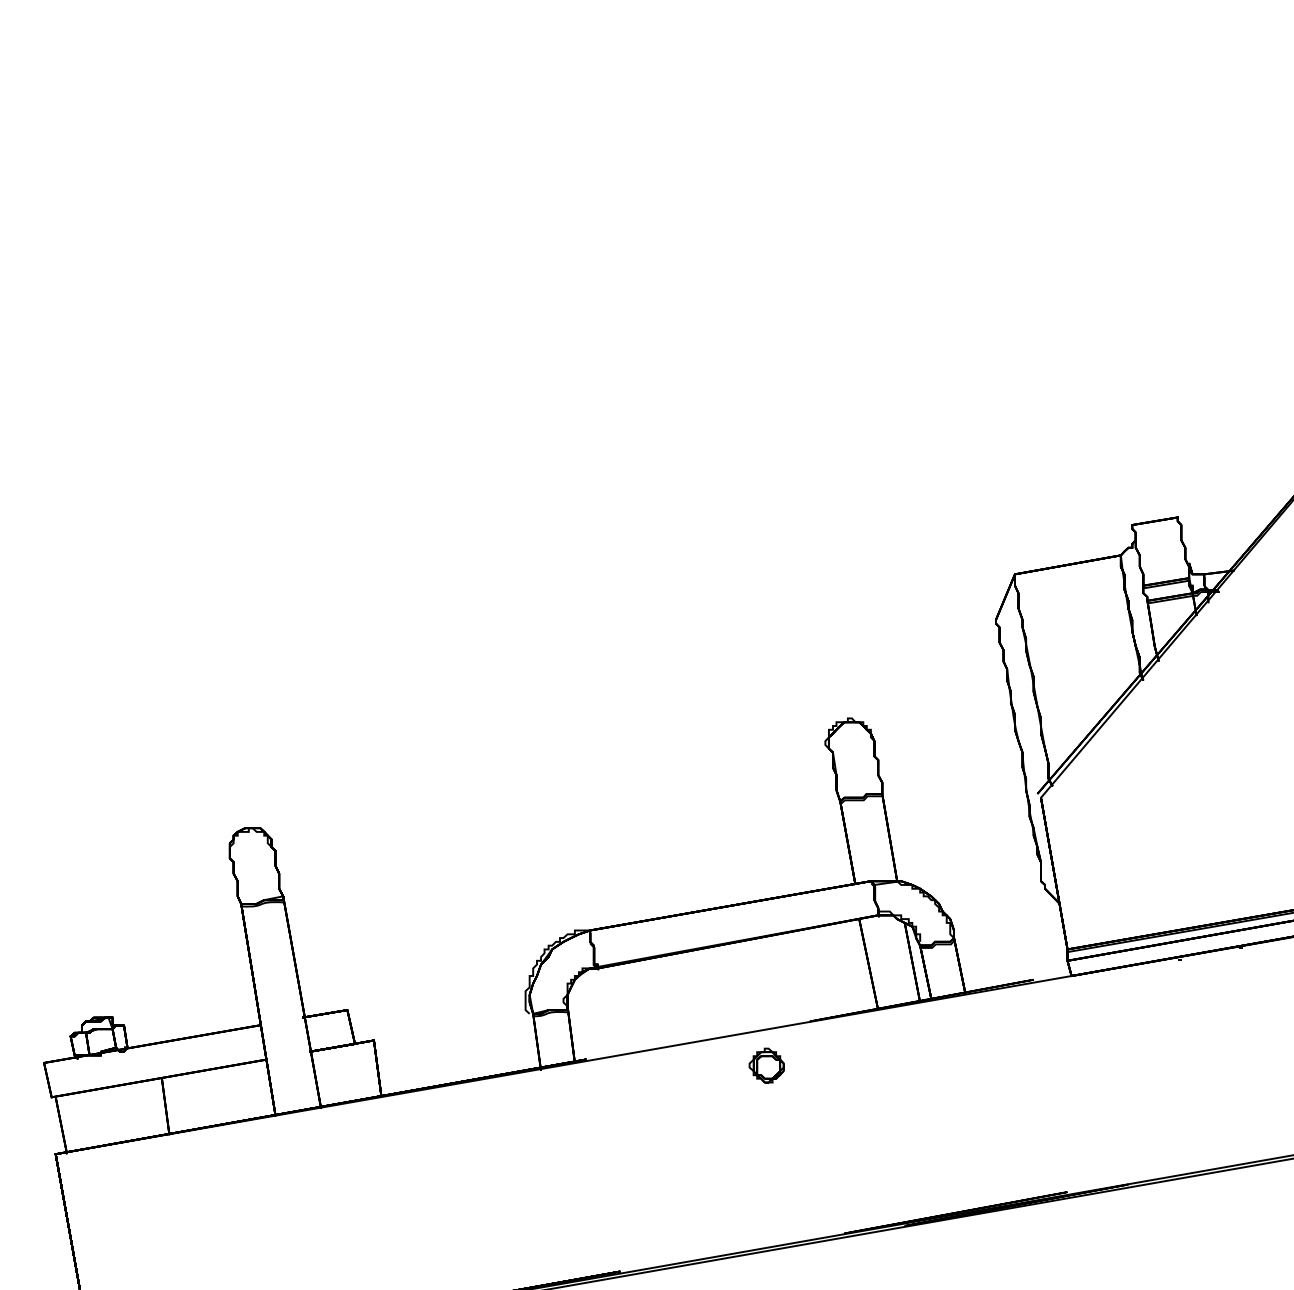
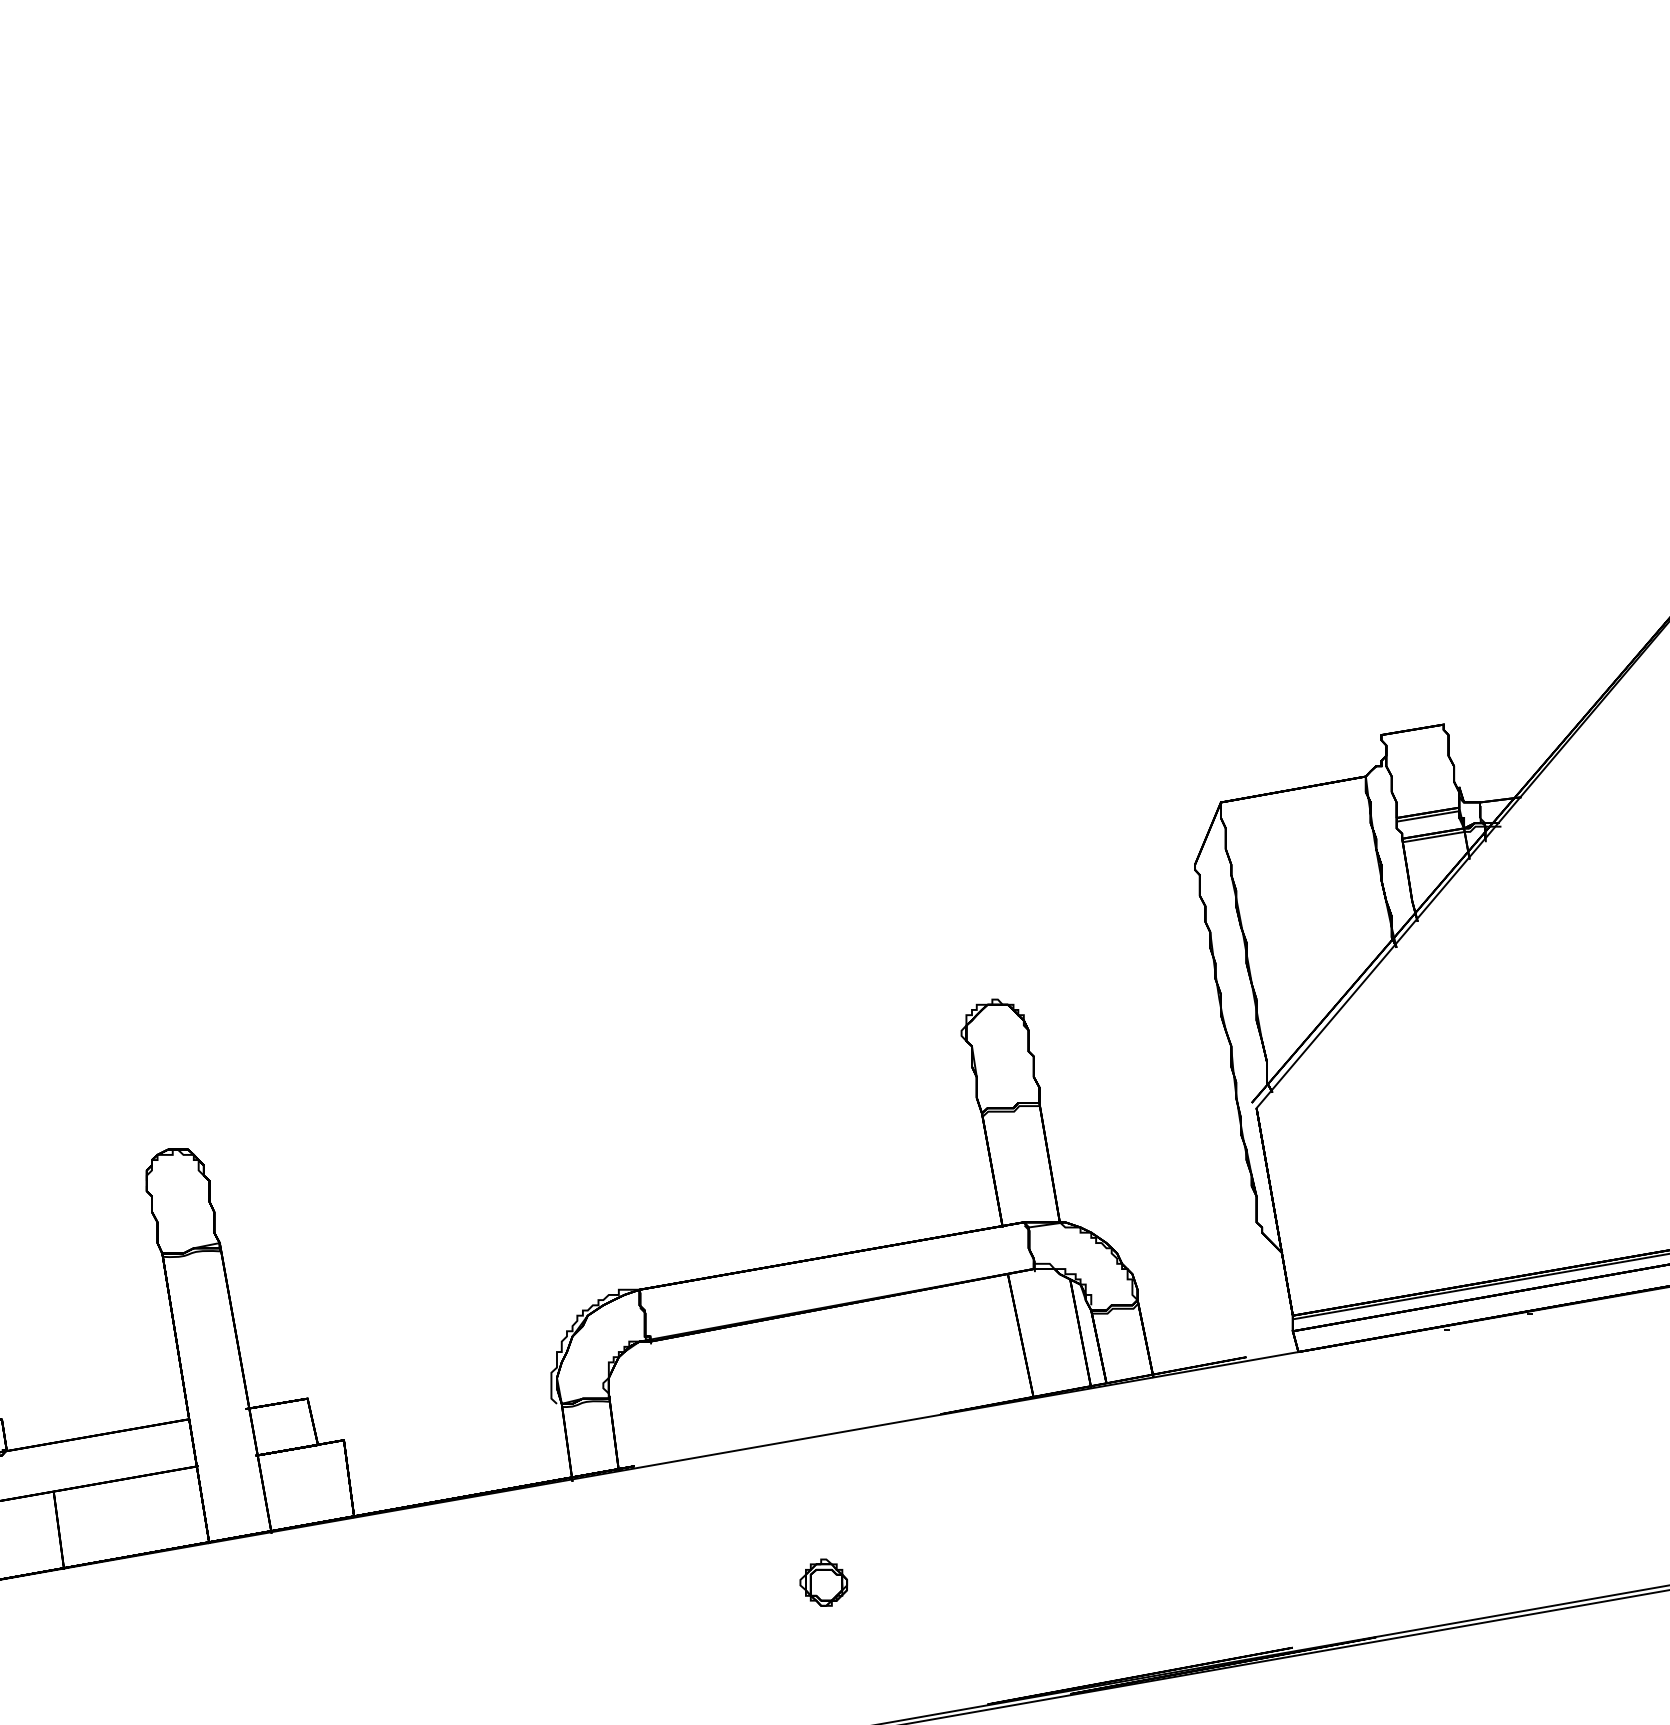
part: (766, 1065) -> (823, 1582), moved

